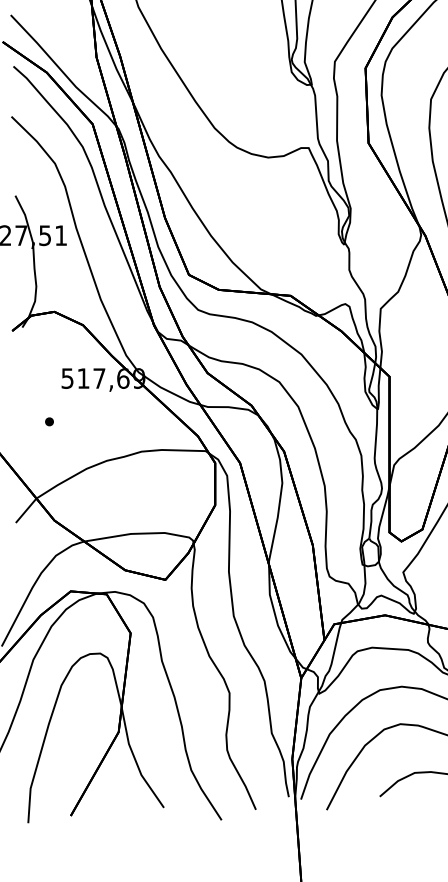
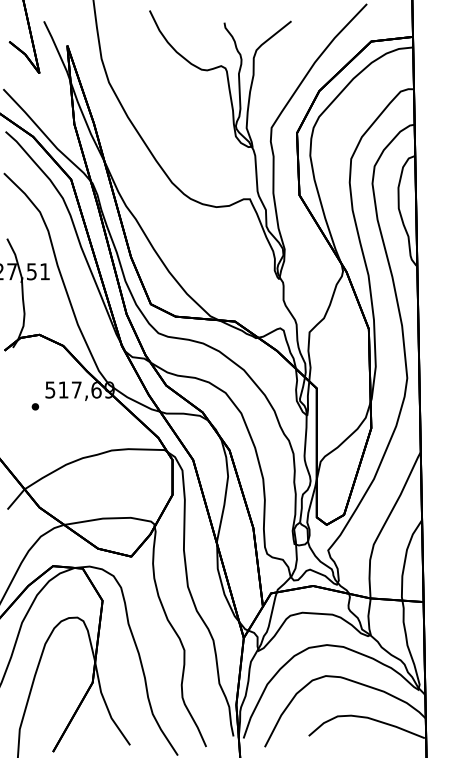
part: (49, 421) -> (35, 406), moved

